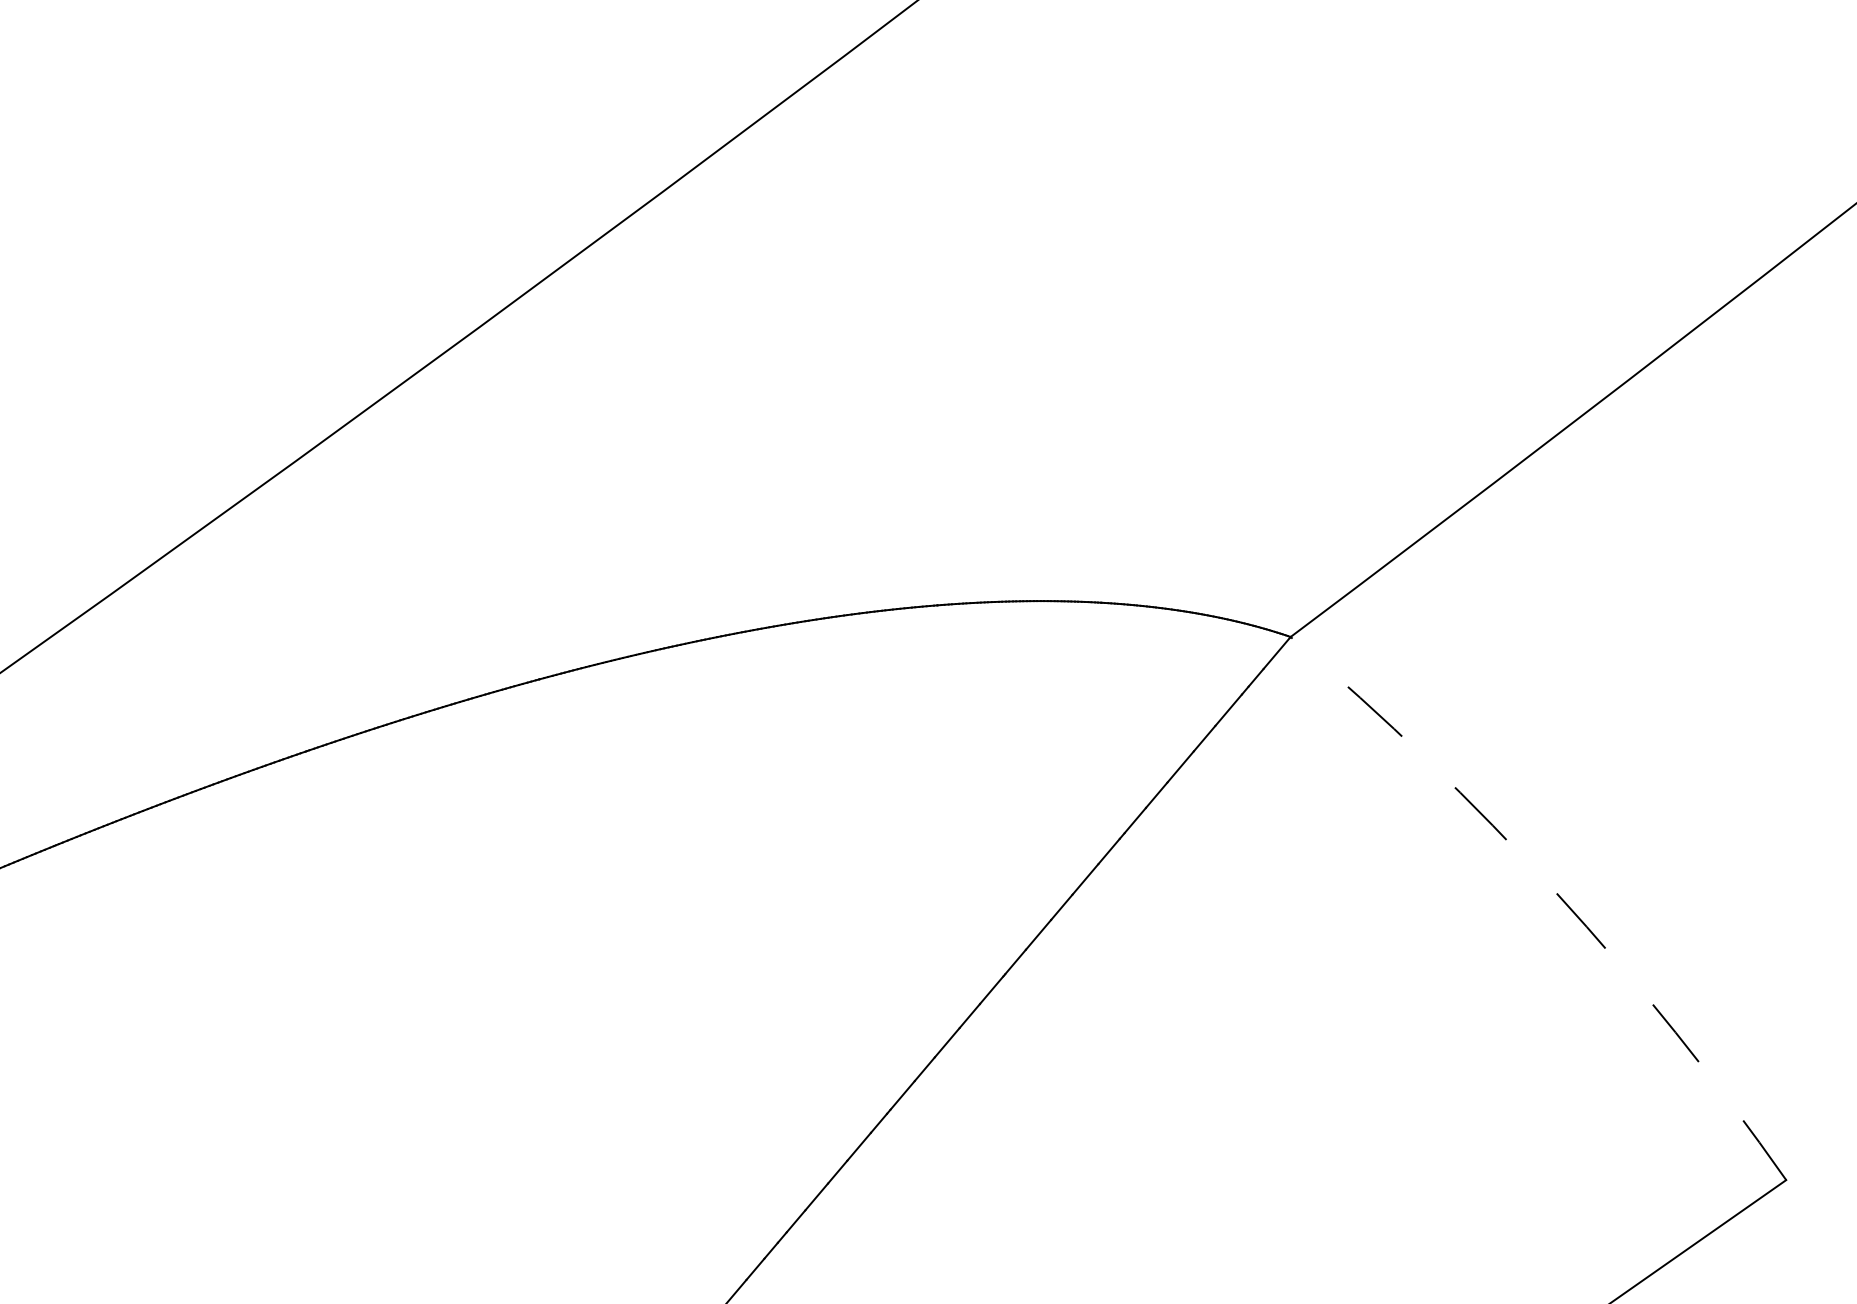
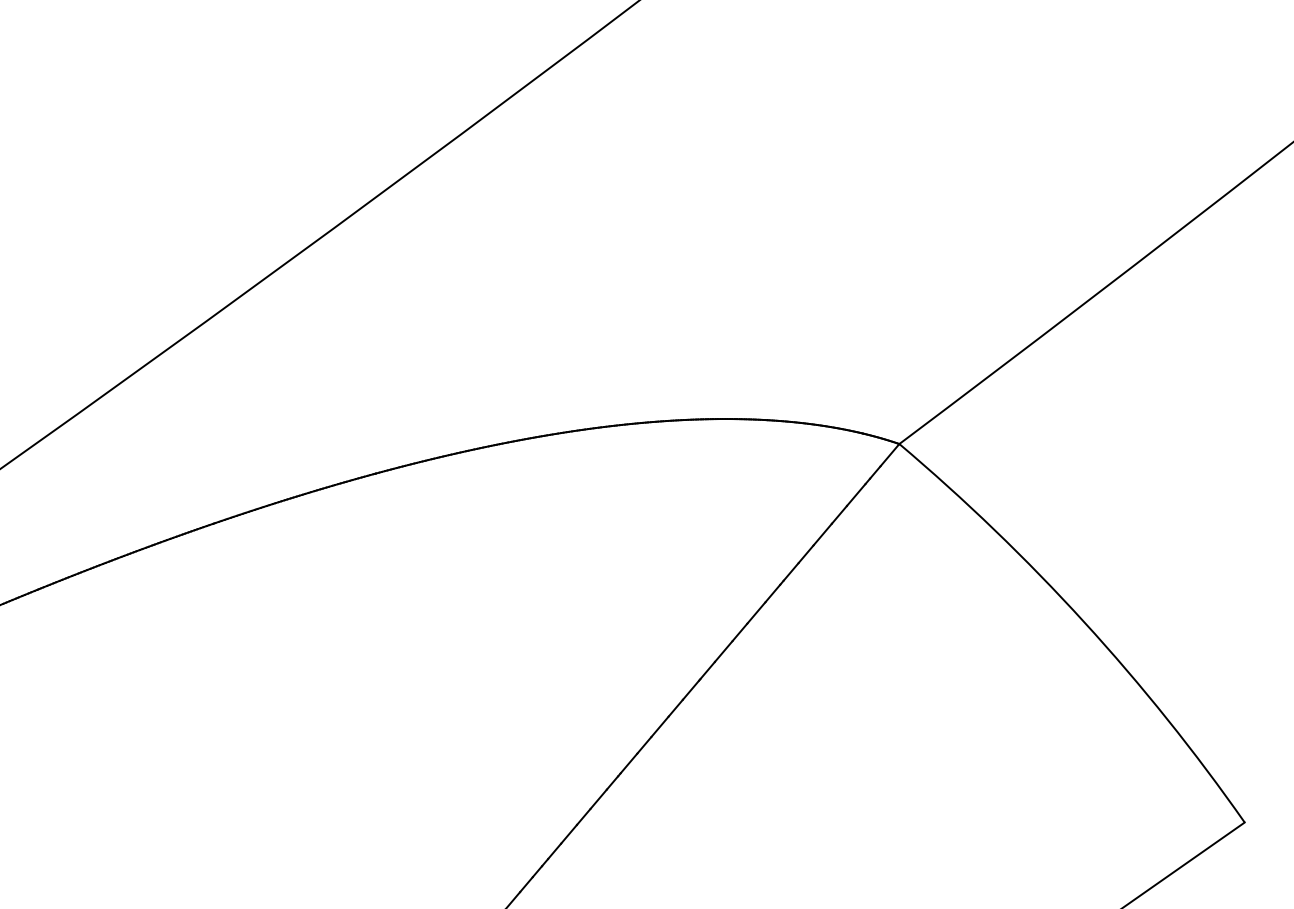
arc: (1556, 893) -> (1084, 622), dashed -> solid

